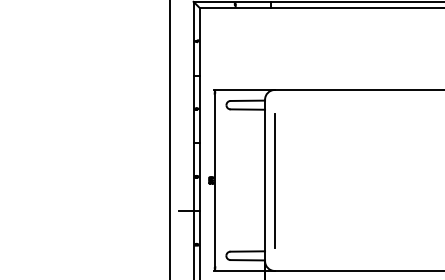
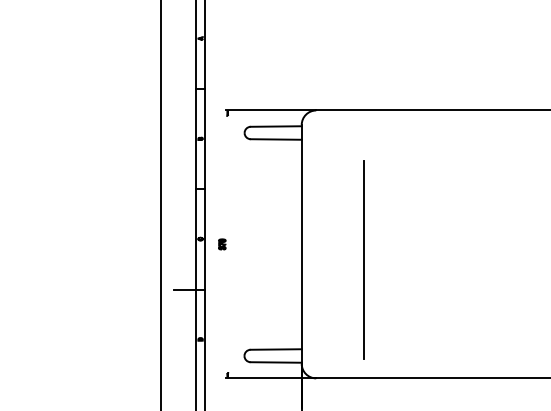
line: (215, 180) -> (228, 244), removed
line: (274, 180) -> (363, 259), moved

